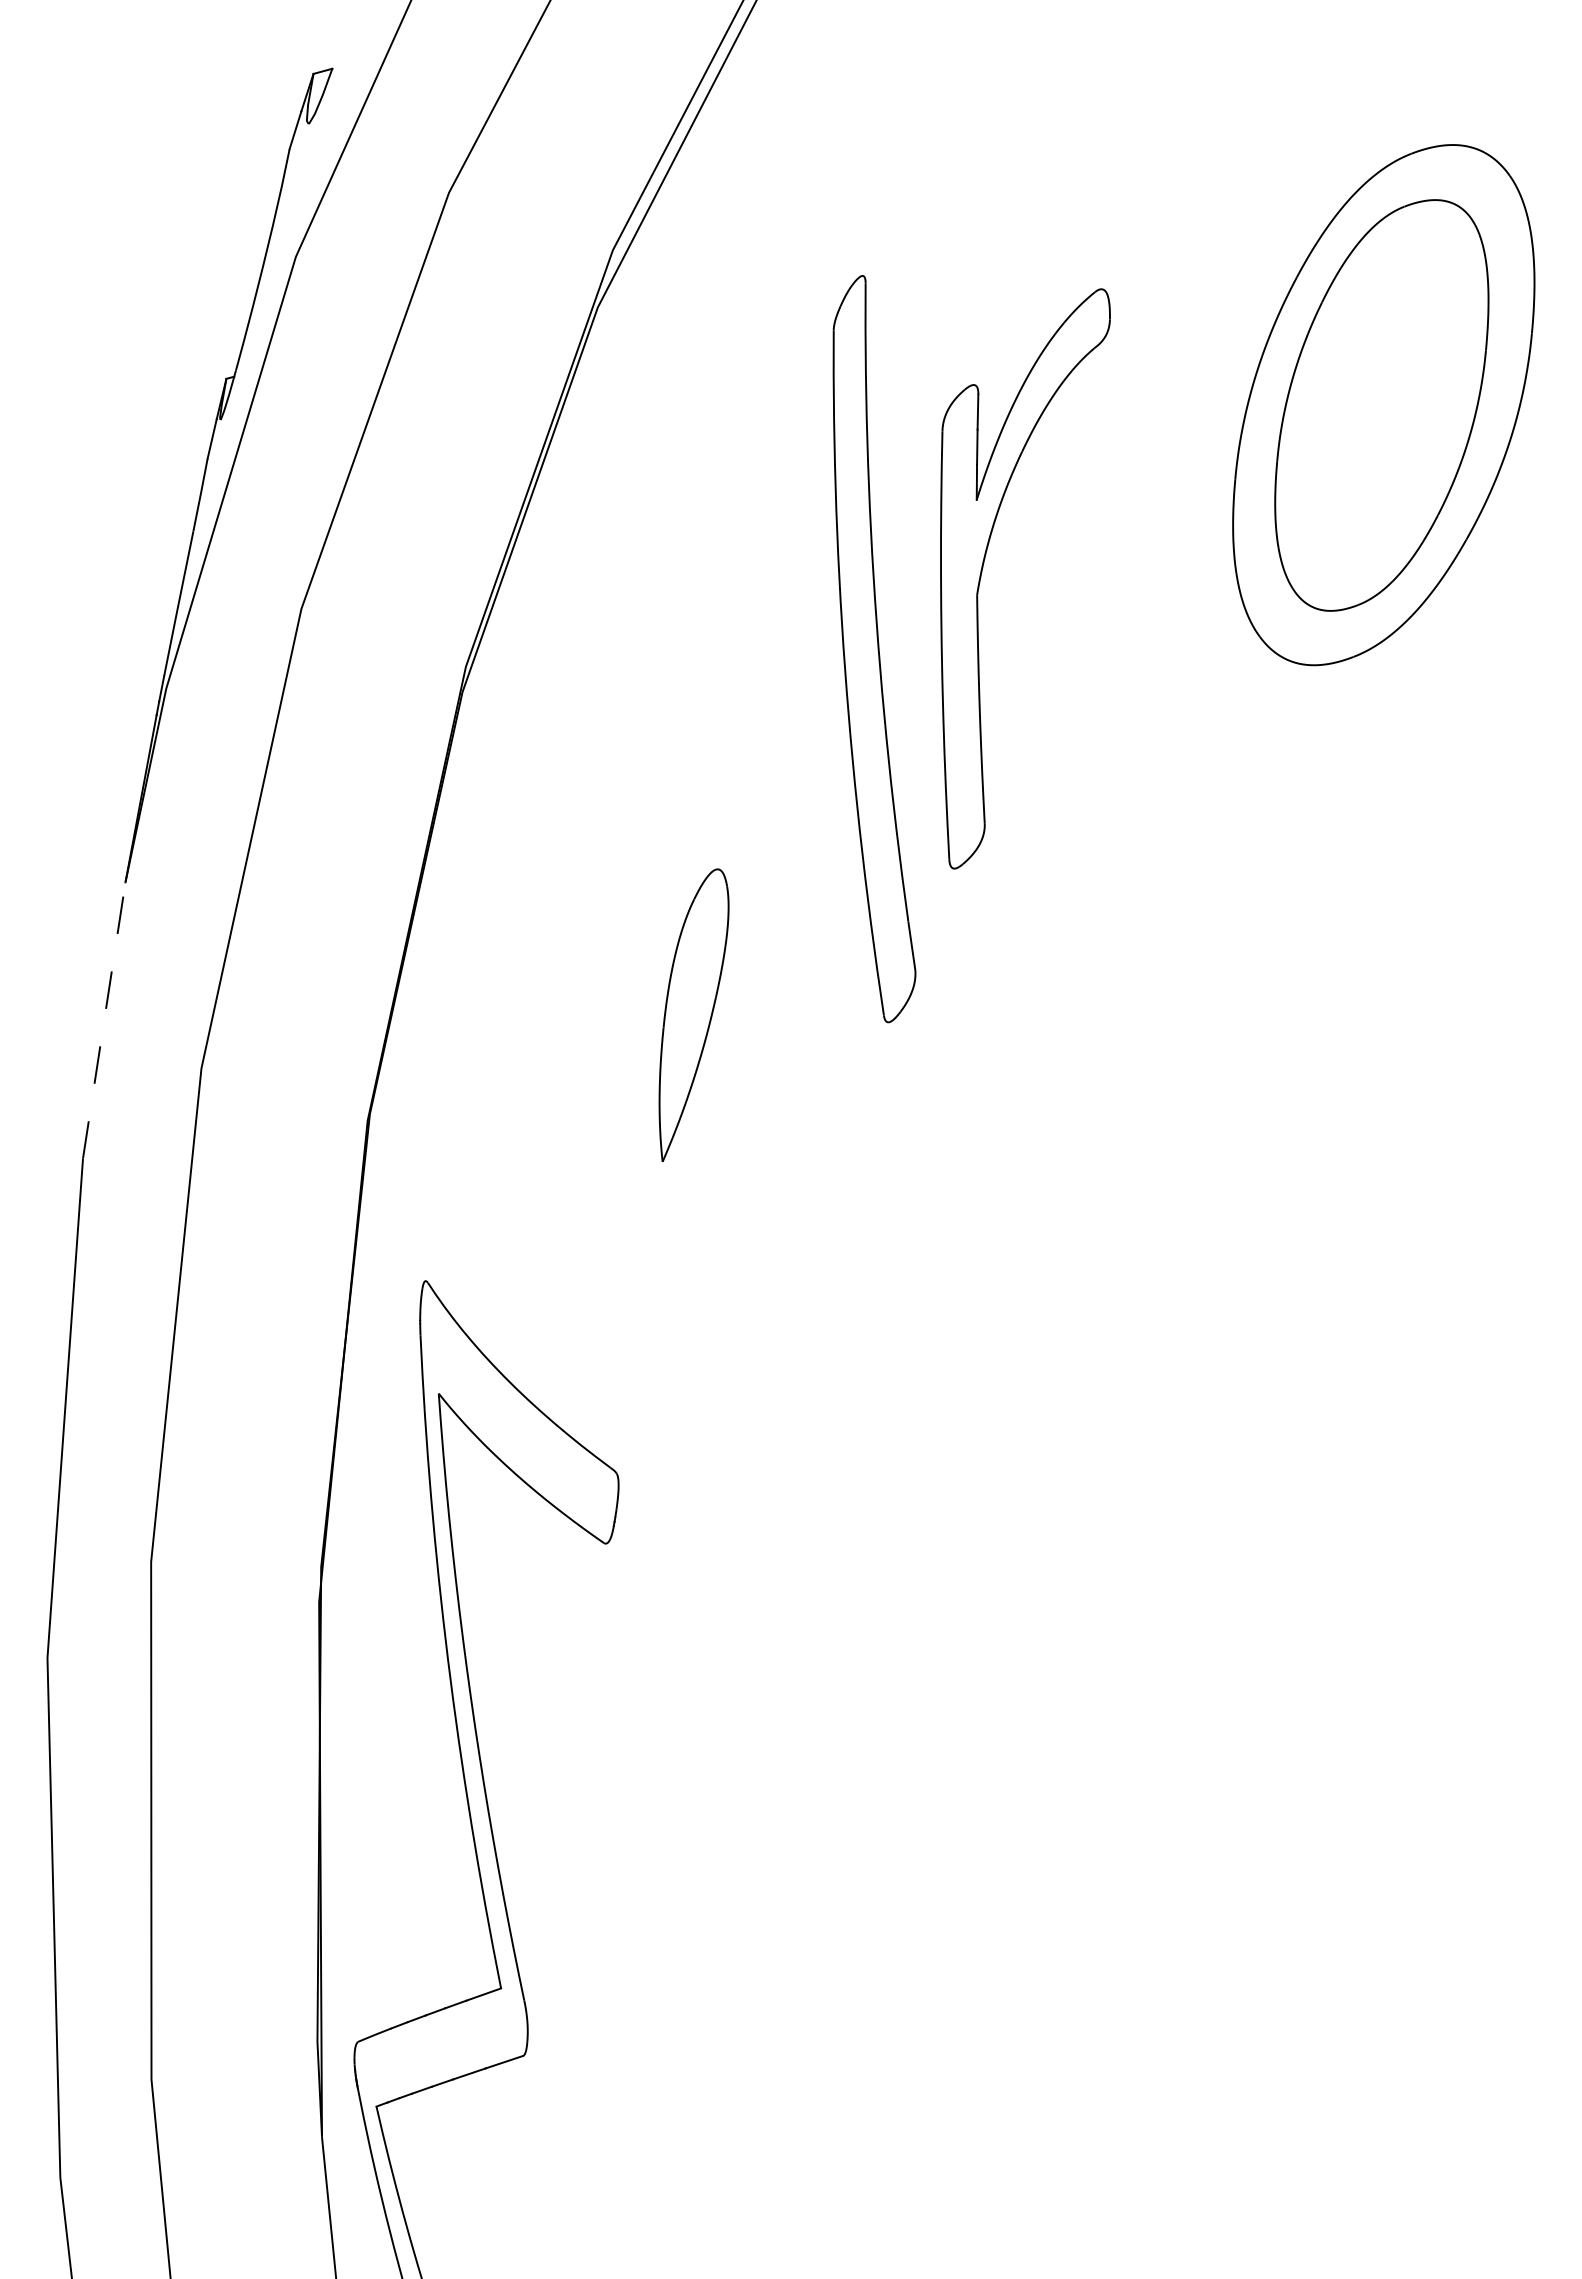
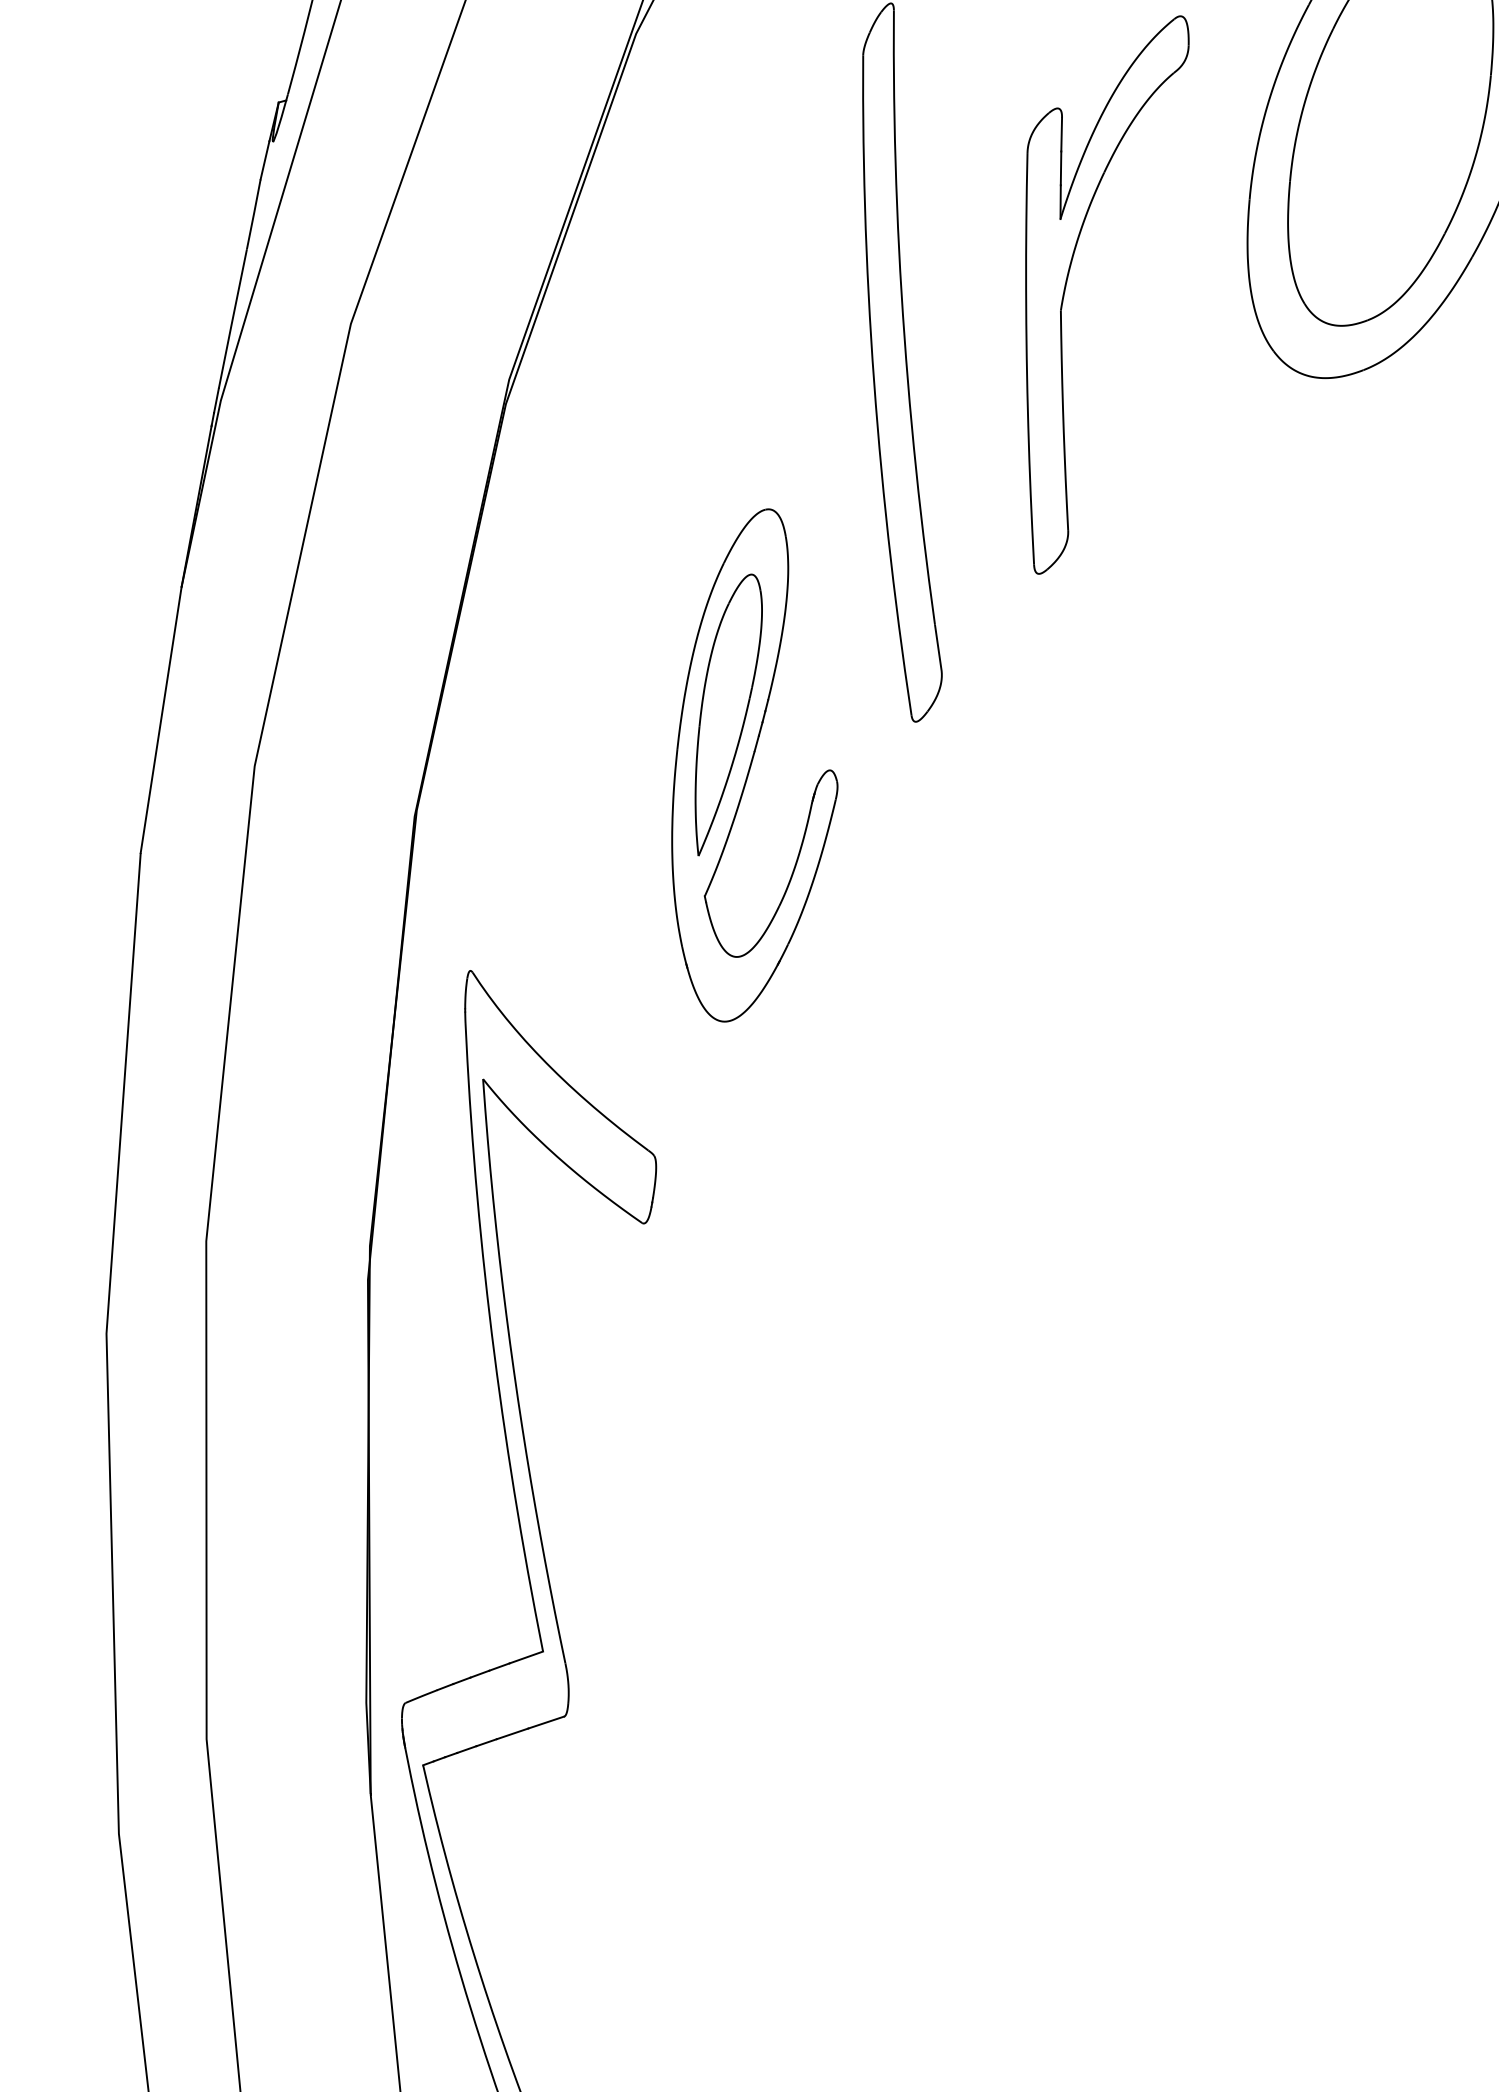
part: (983, 567) -> (1067, 284), moved
line: (104, 1020) -> (161, 720), dashed -> solid
part: (720, 1067) -> (754, 765), added

